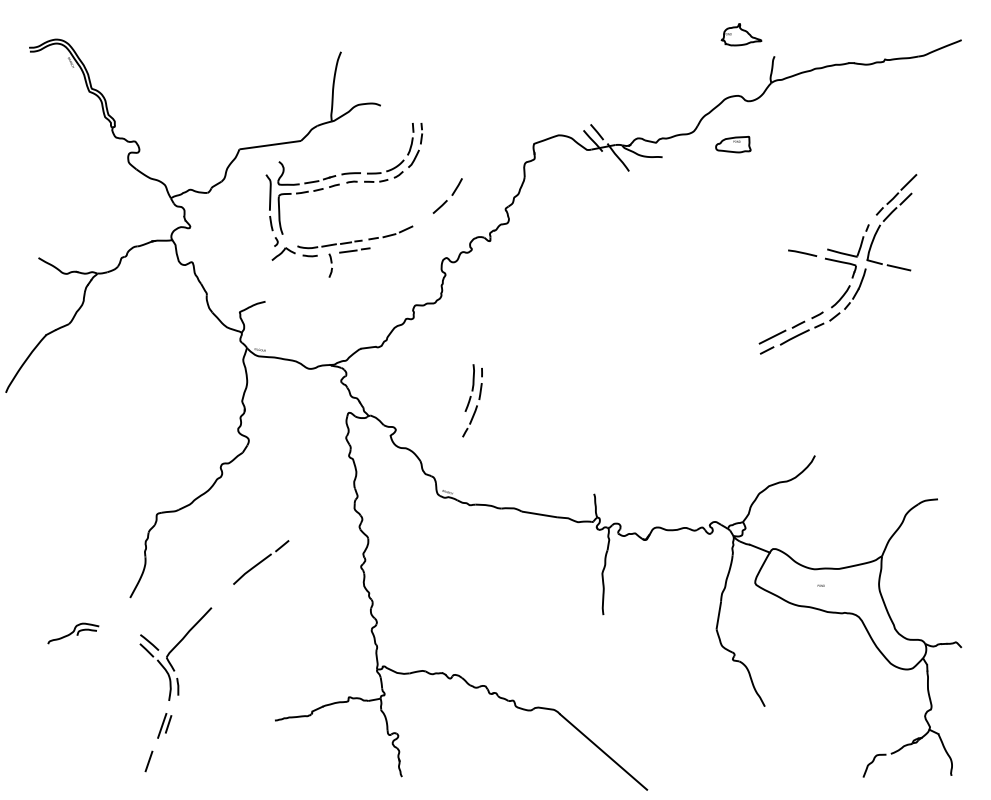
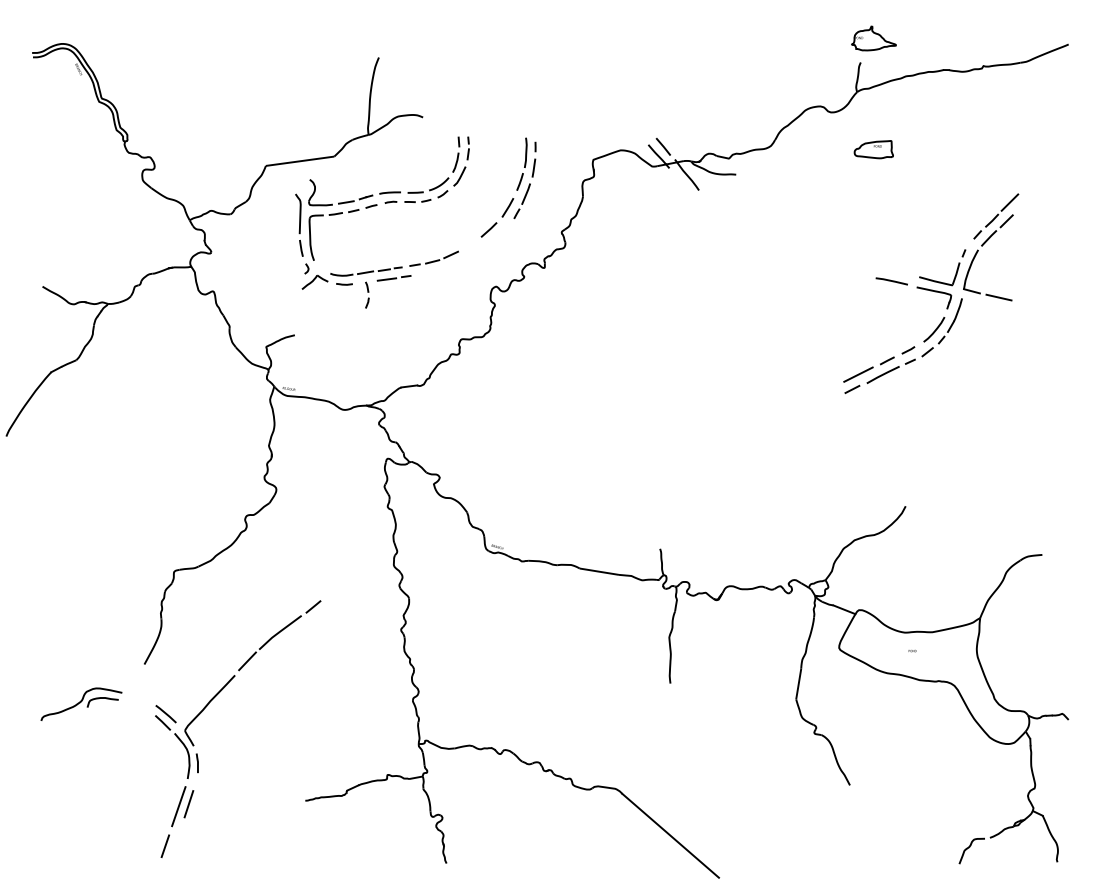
part: (741, 34) -> (873, 38), moved
part: (733, 144) -> (873, 149), moved
part: (472, 400) -> (524, 178), moved
line: (222, 595) -> (247, 661), added
part: (73, 633) -> (81, 703), size x1.43
part: (164, 725) -> (182, 806), size x1.43

